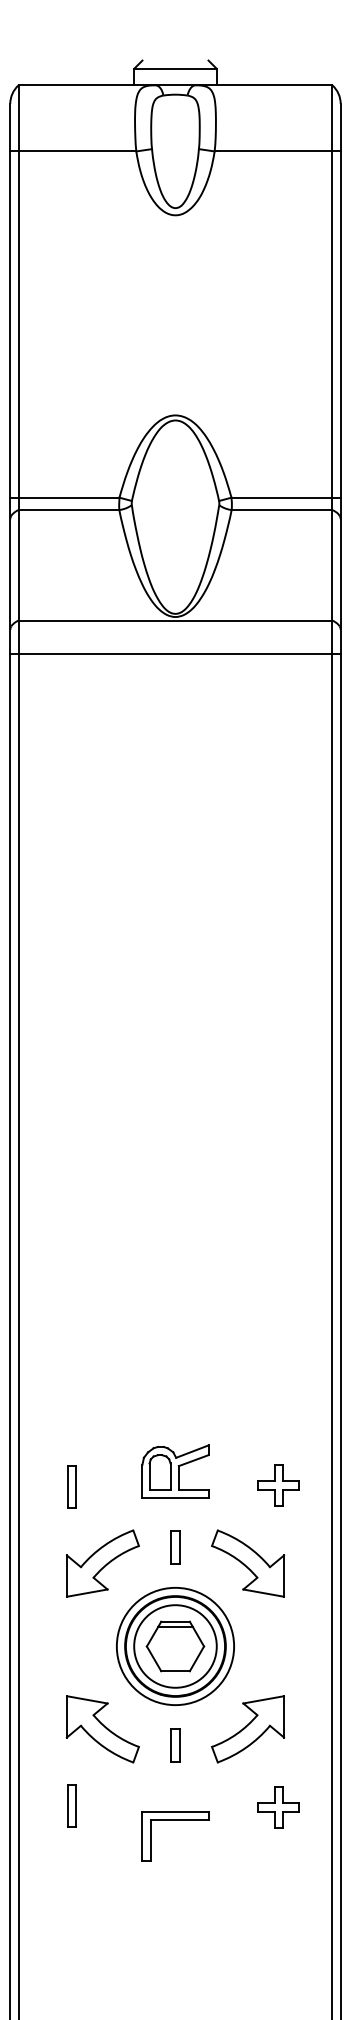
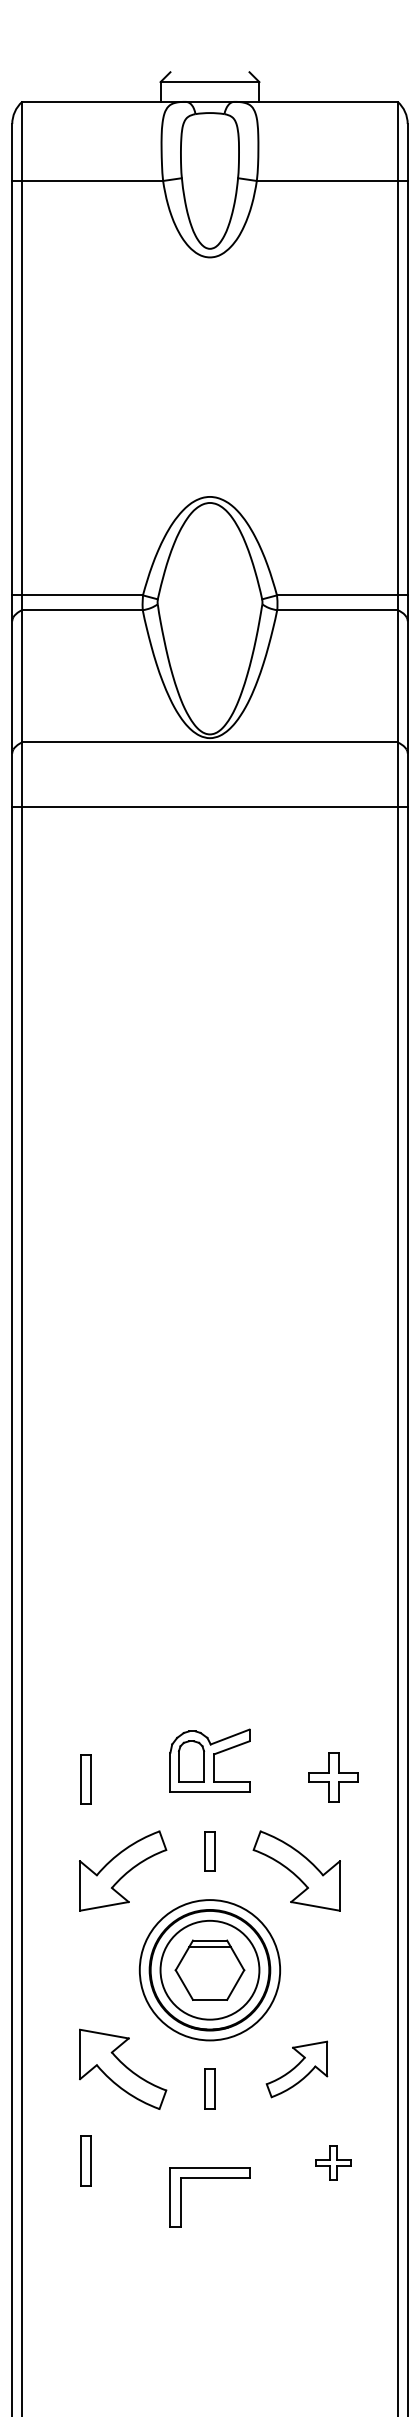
line: (175, 653) -> (210, 806), moved
part: (248, 1729) -> (297, 2069), size x0.7
part: (278, 1807) -> (333, 2162), size x0.7

